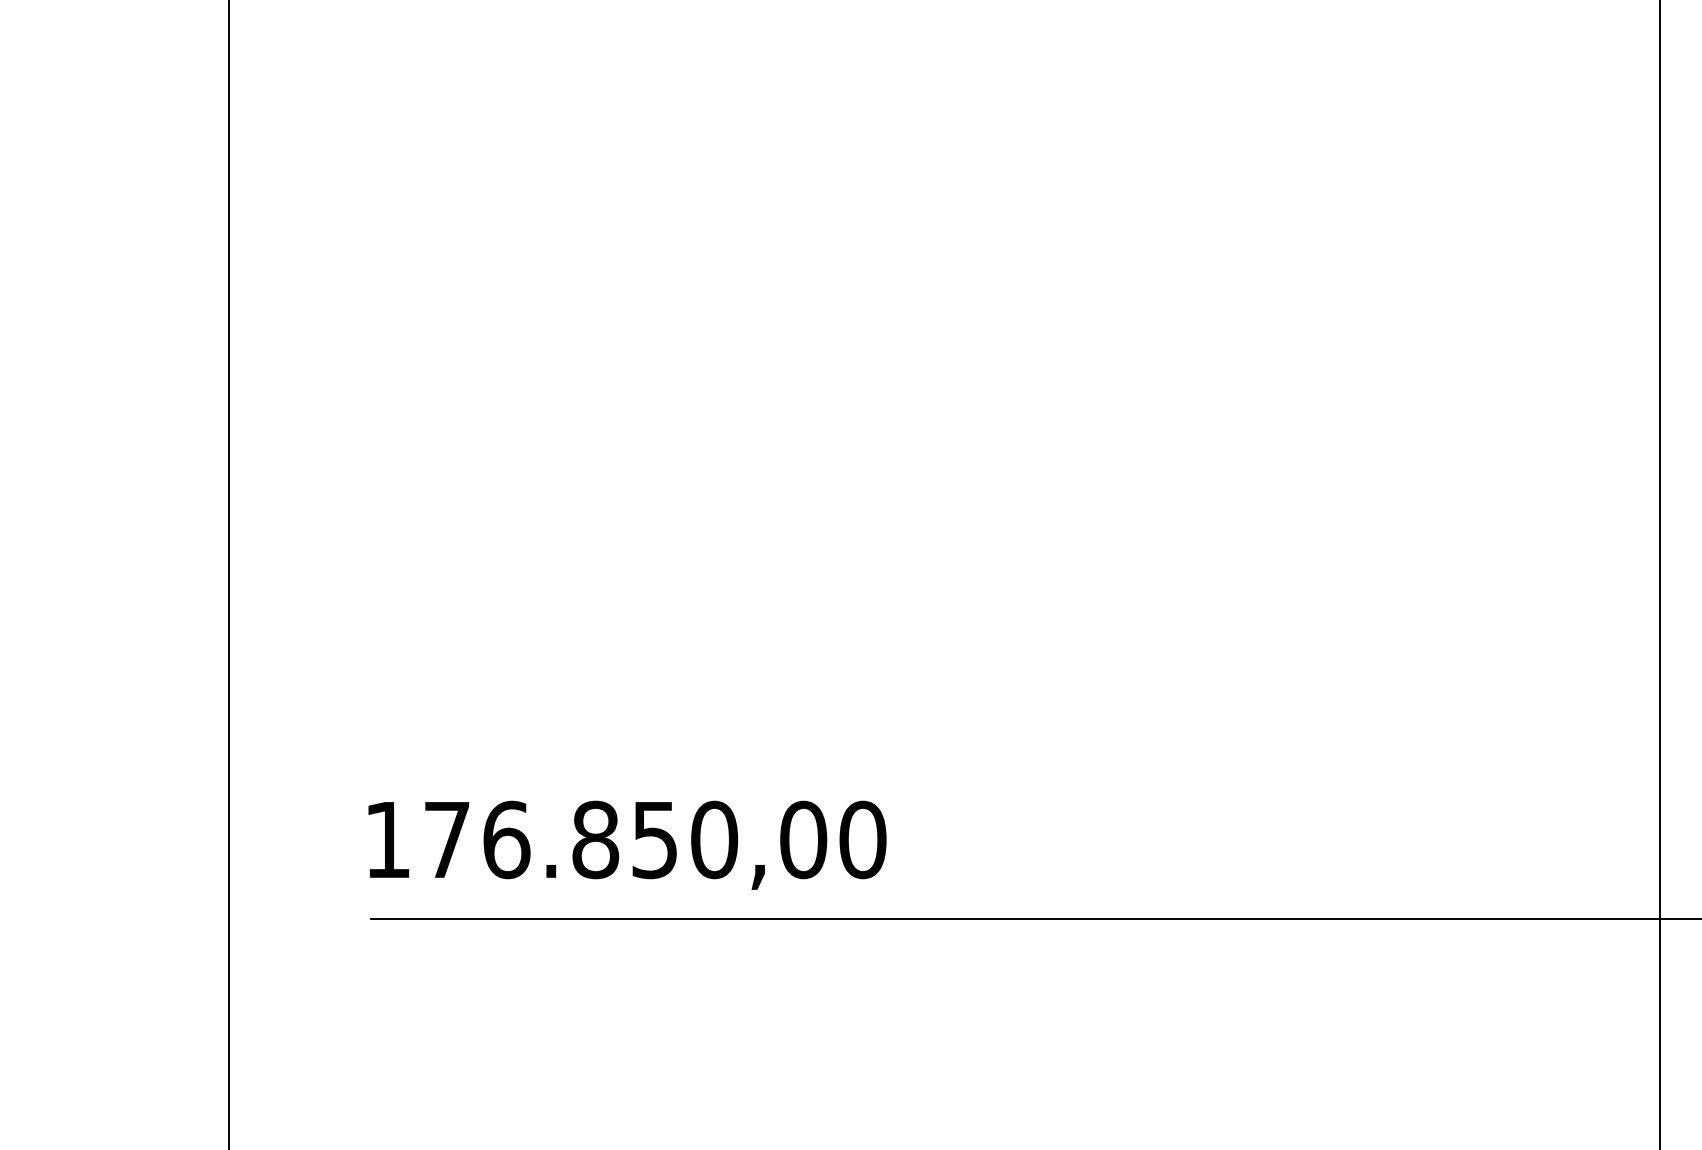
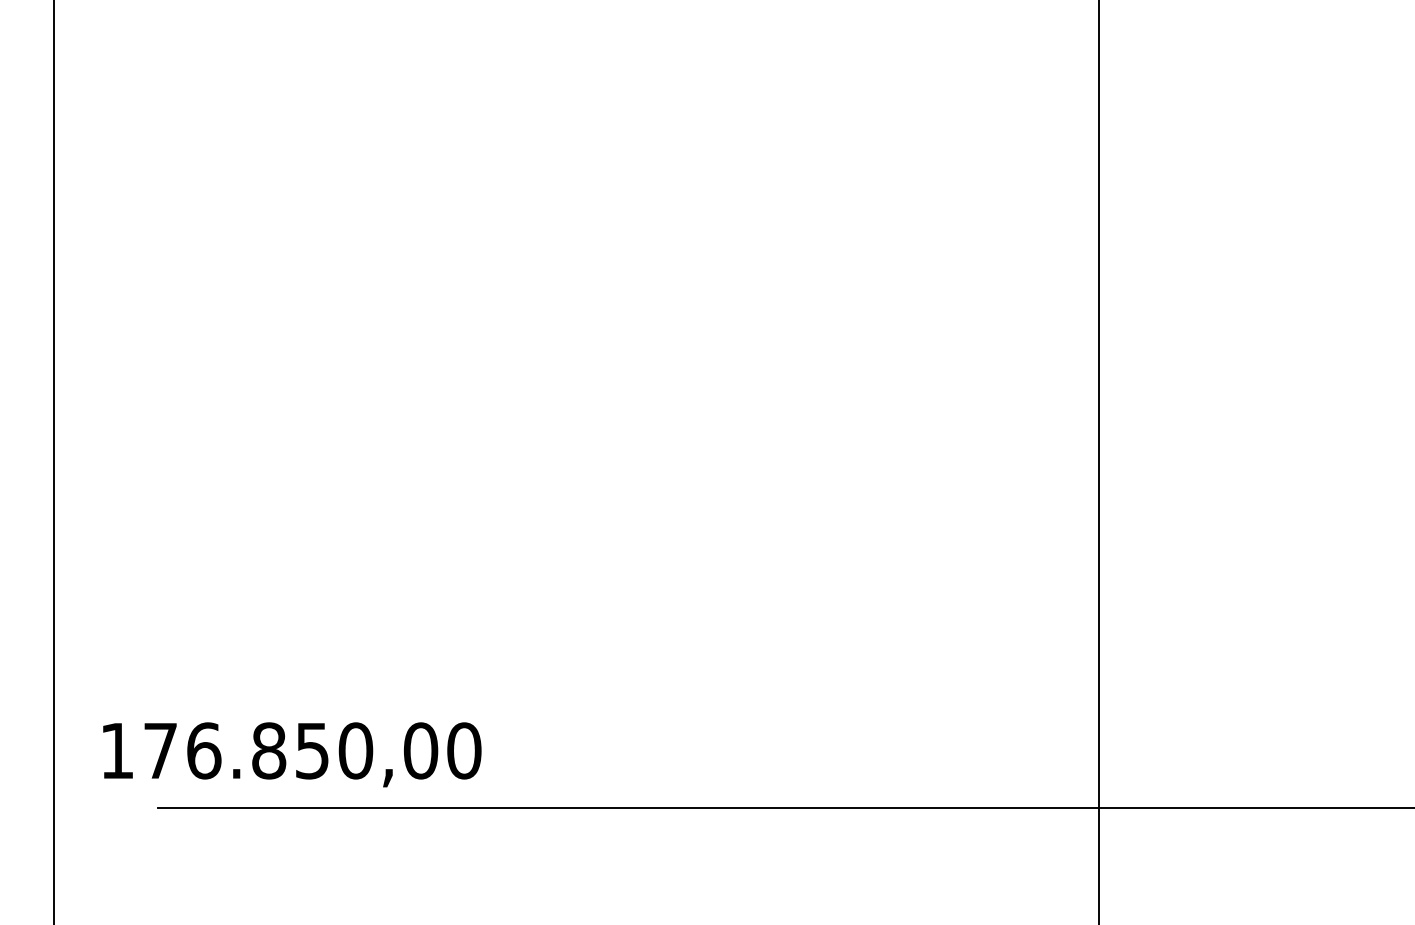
text: (627, 844) -> (292, 754), moved

